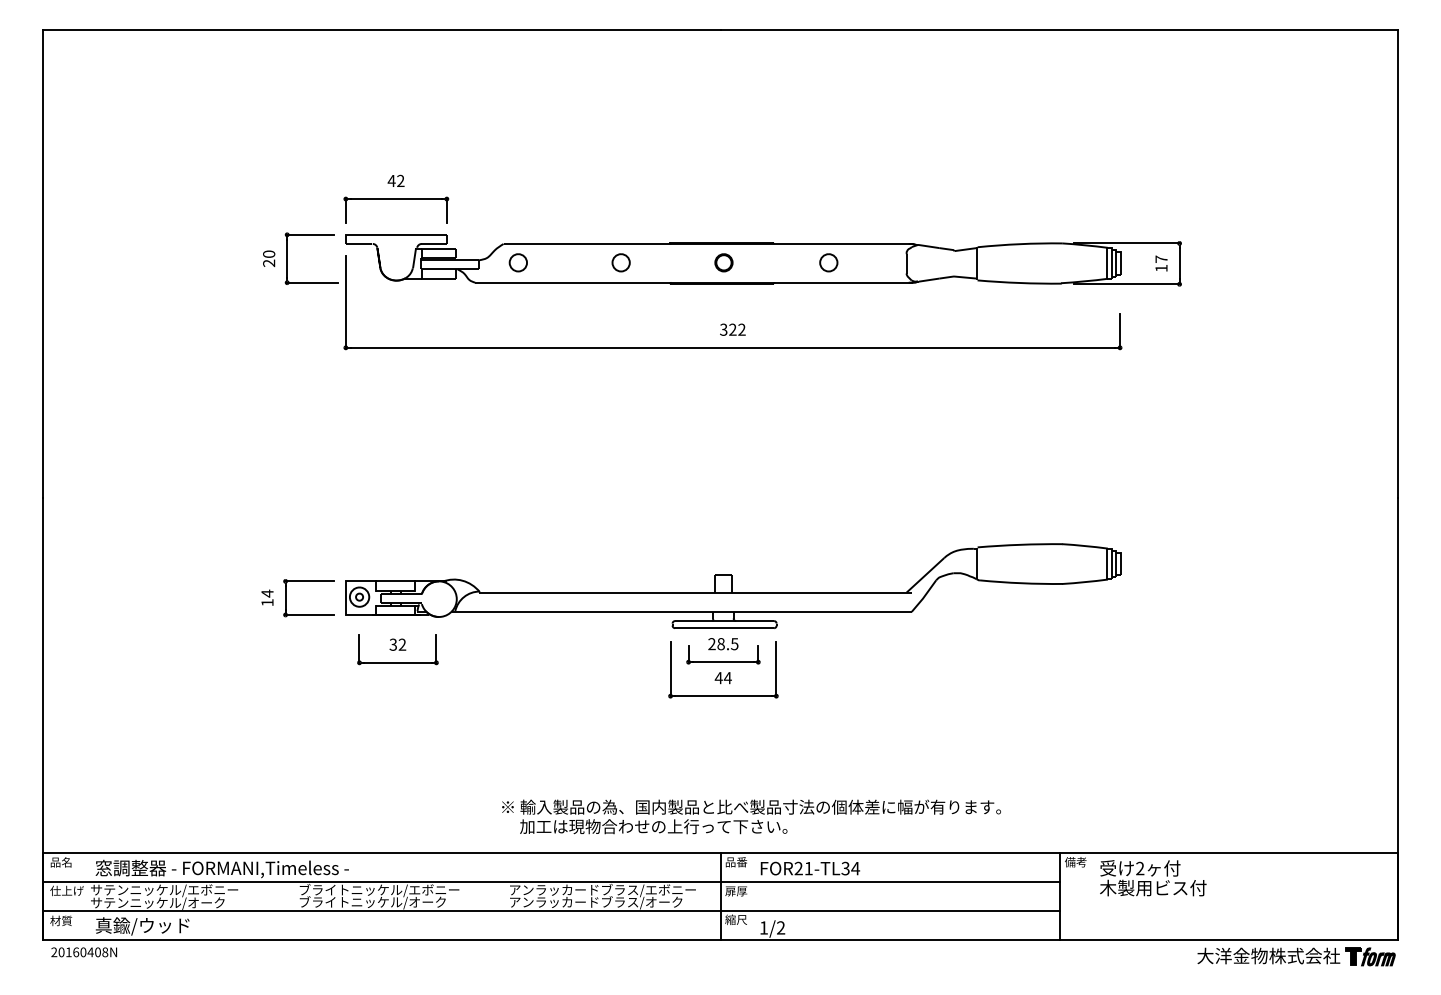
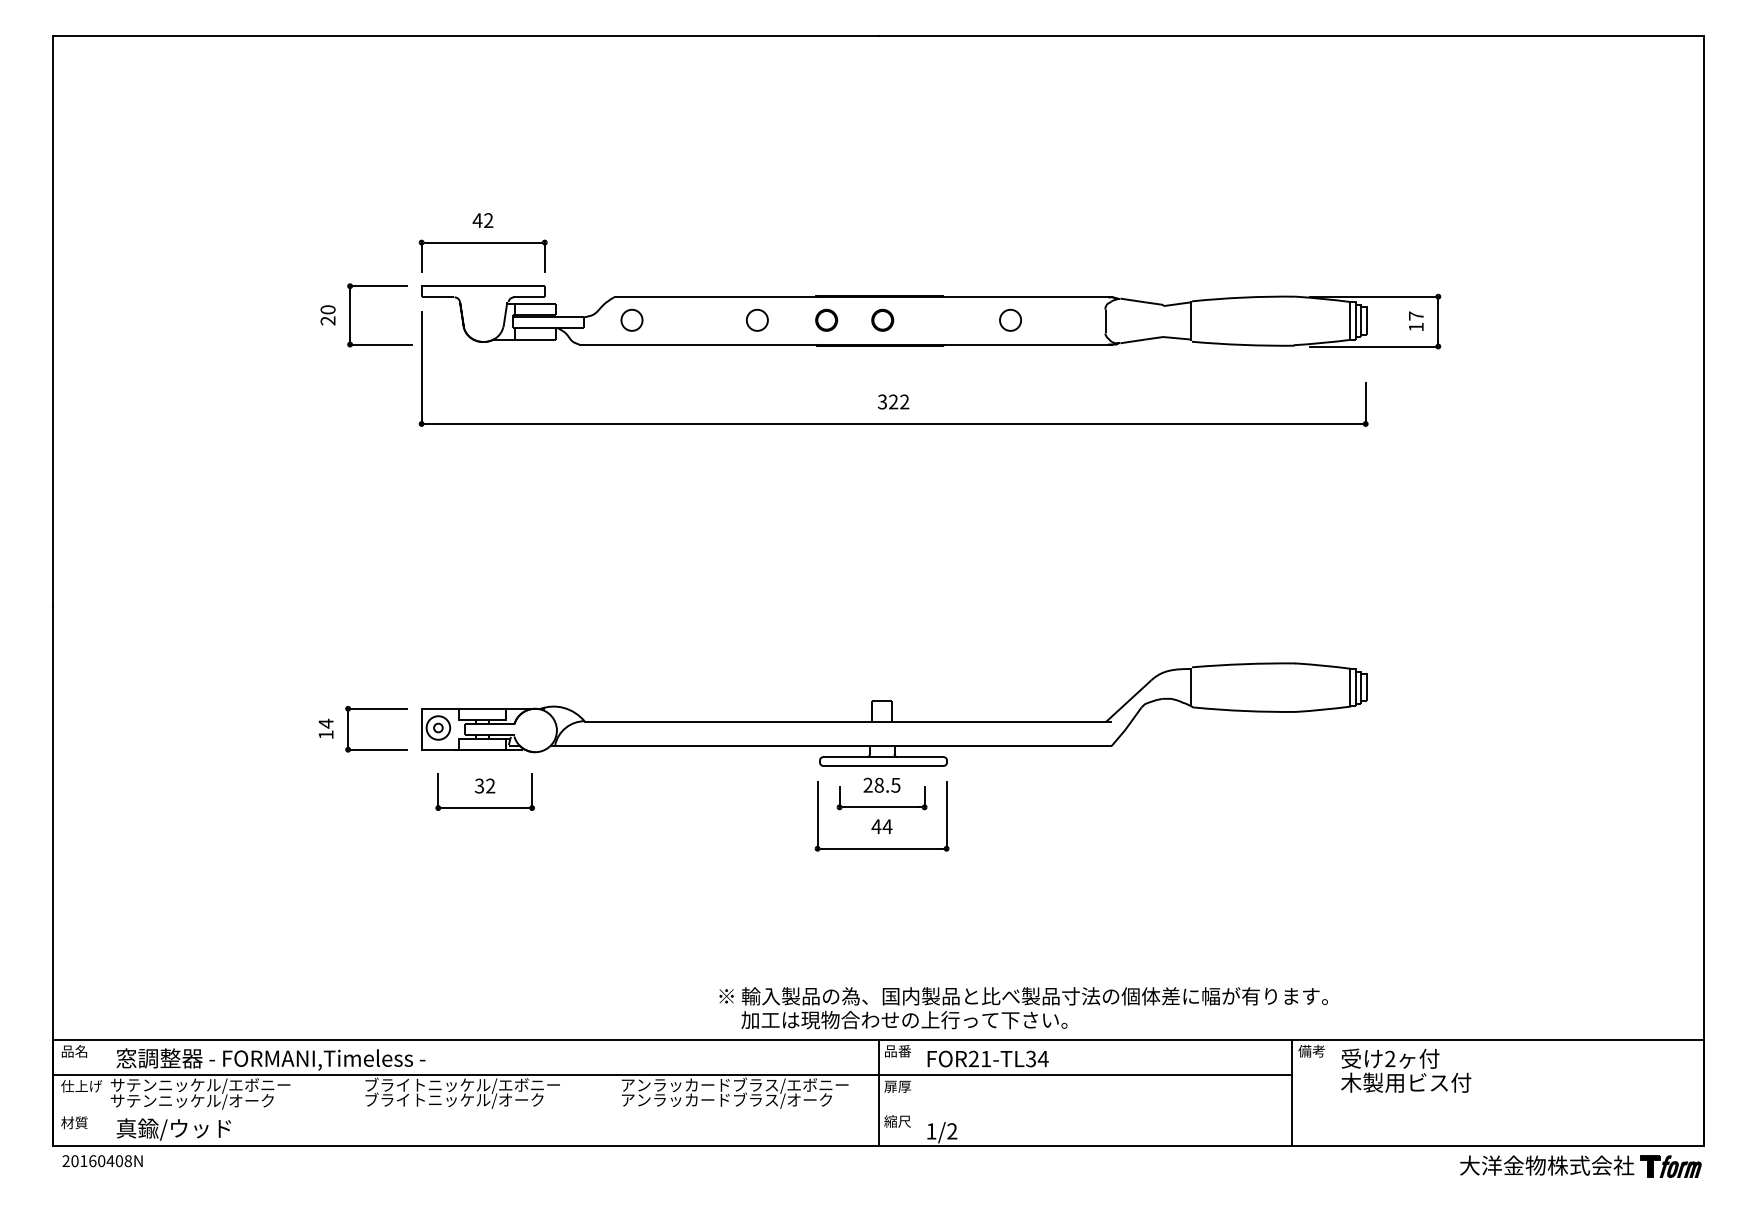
part: (677, 262) -> (826, 319), added
text: (751, 816) -> (1023, 1007), moved
line: (551, 910) -> (672, 1110), removed

